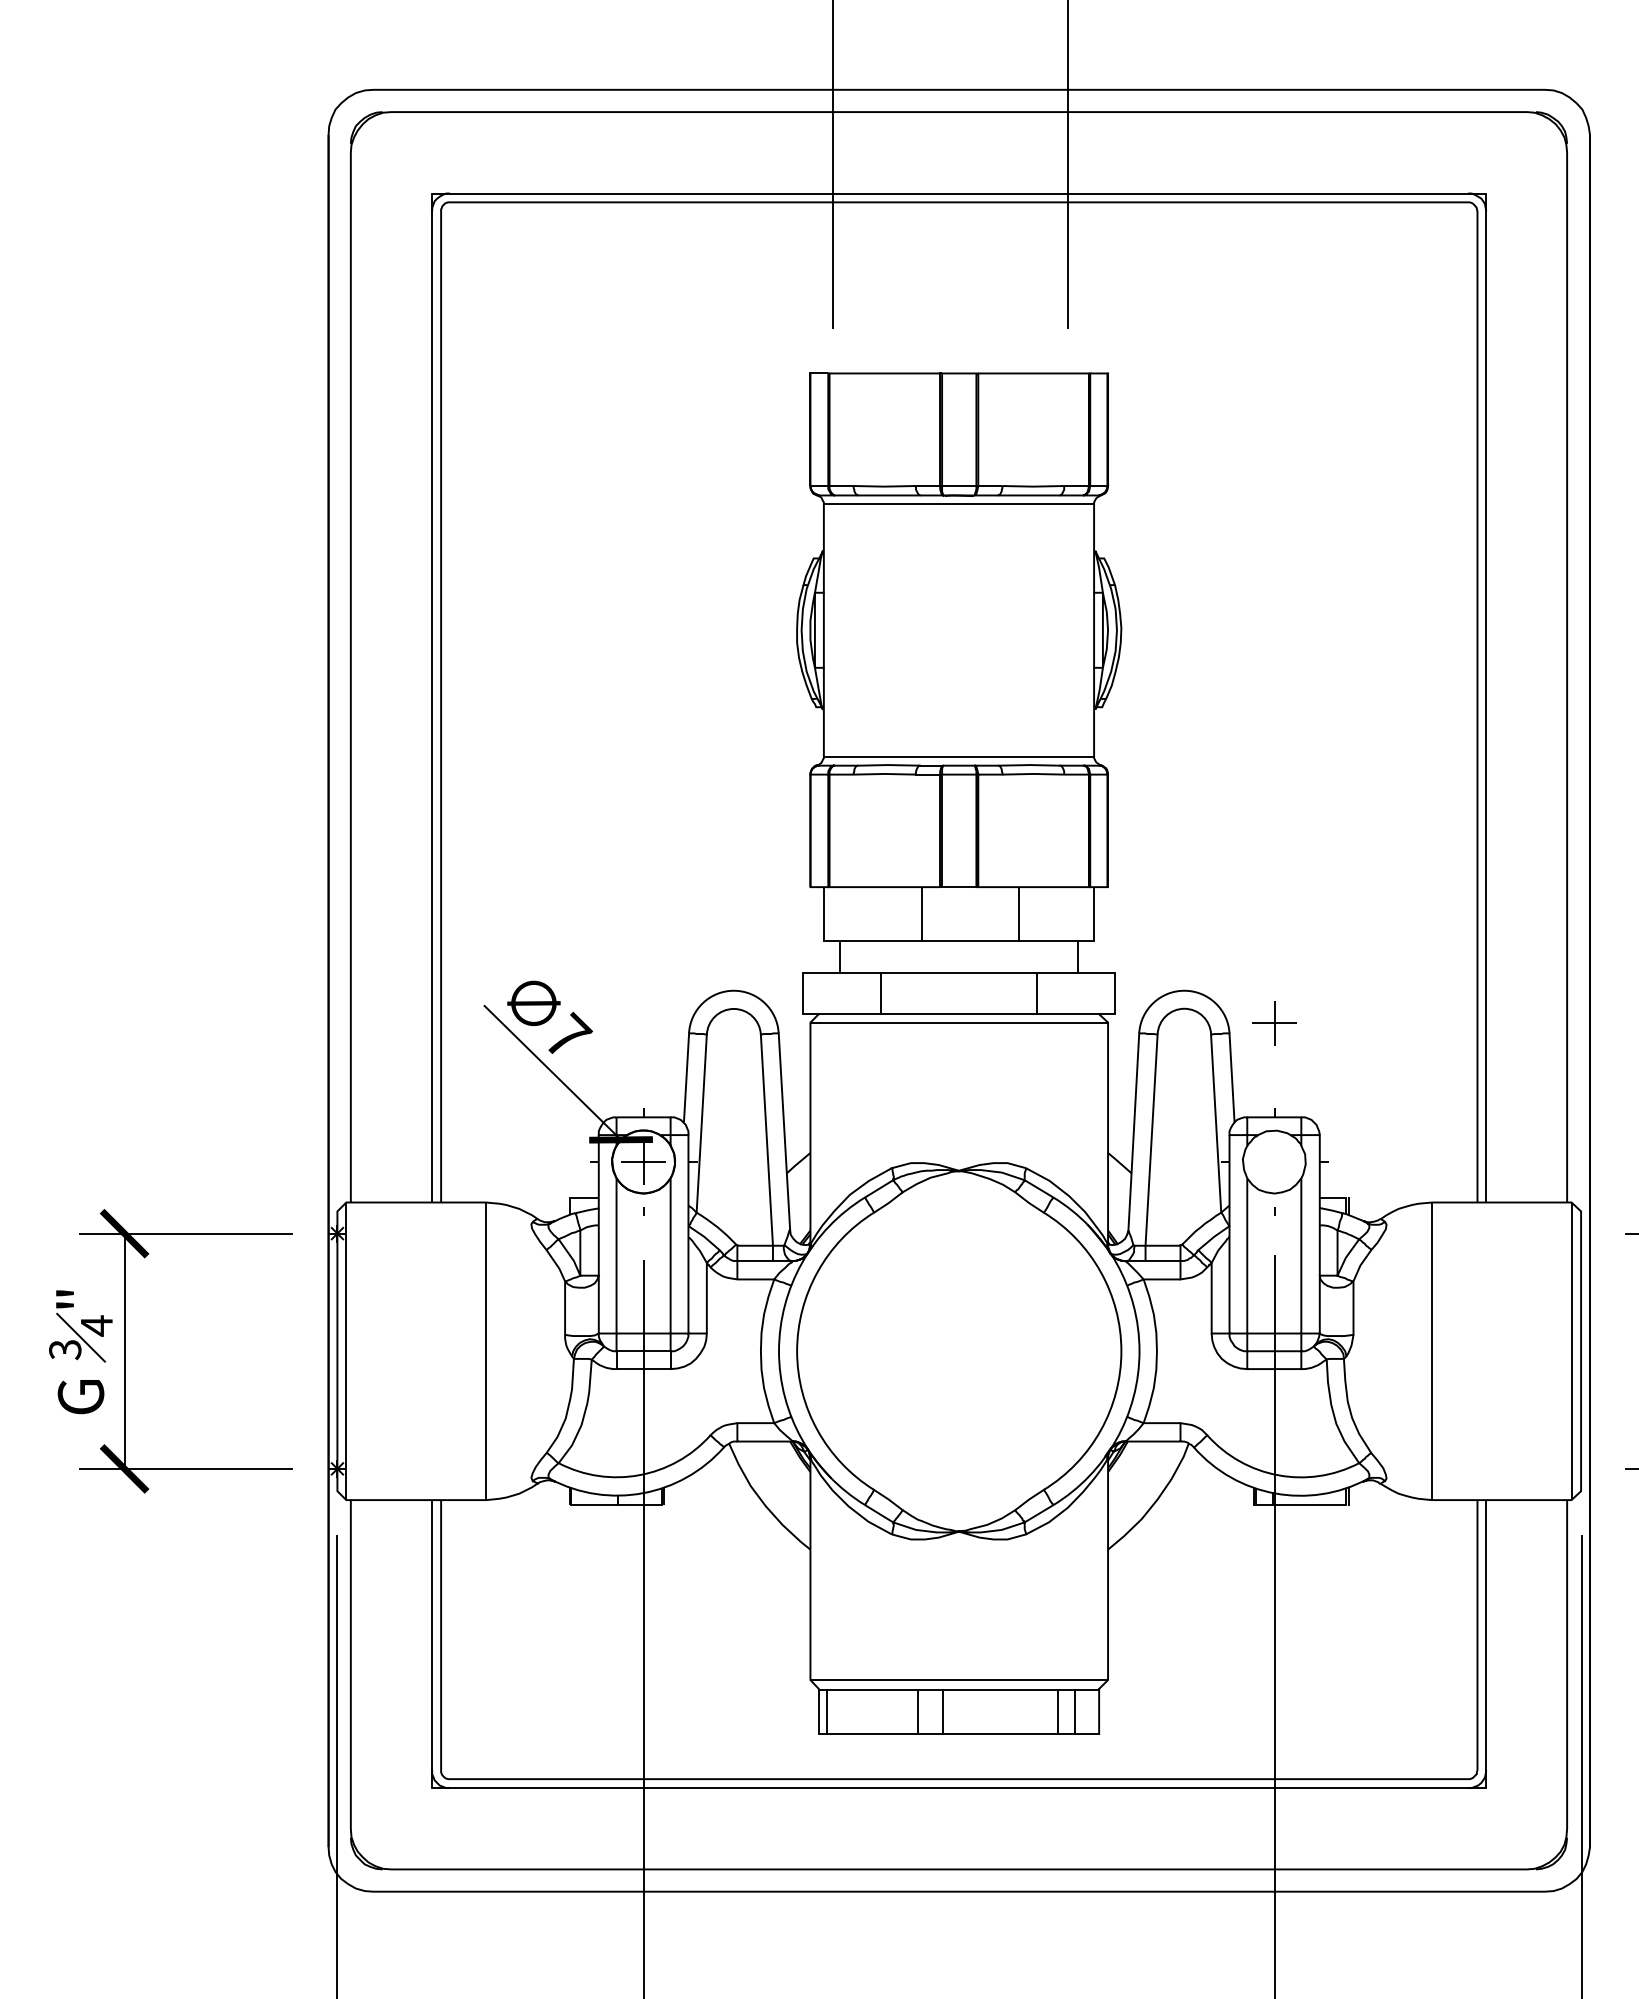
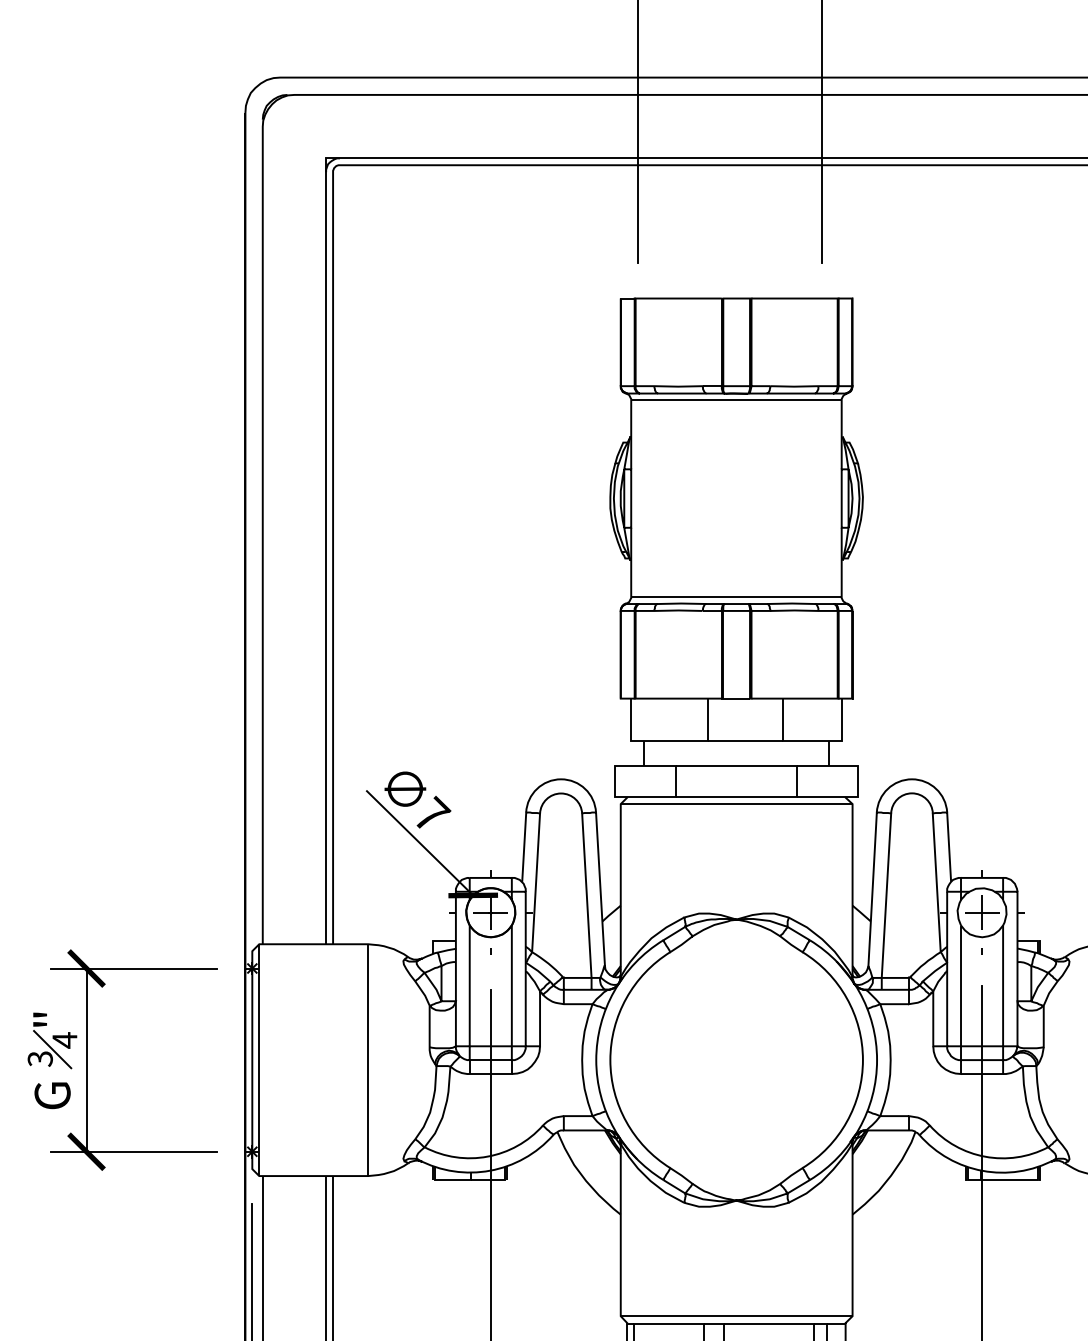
part: (1274, 1023) -> (982, 913), moved

